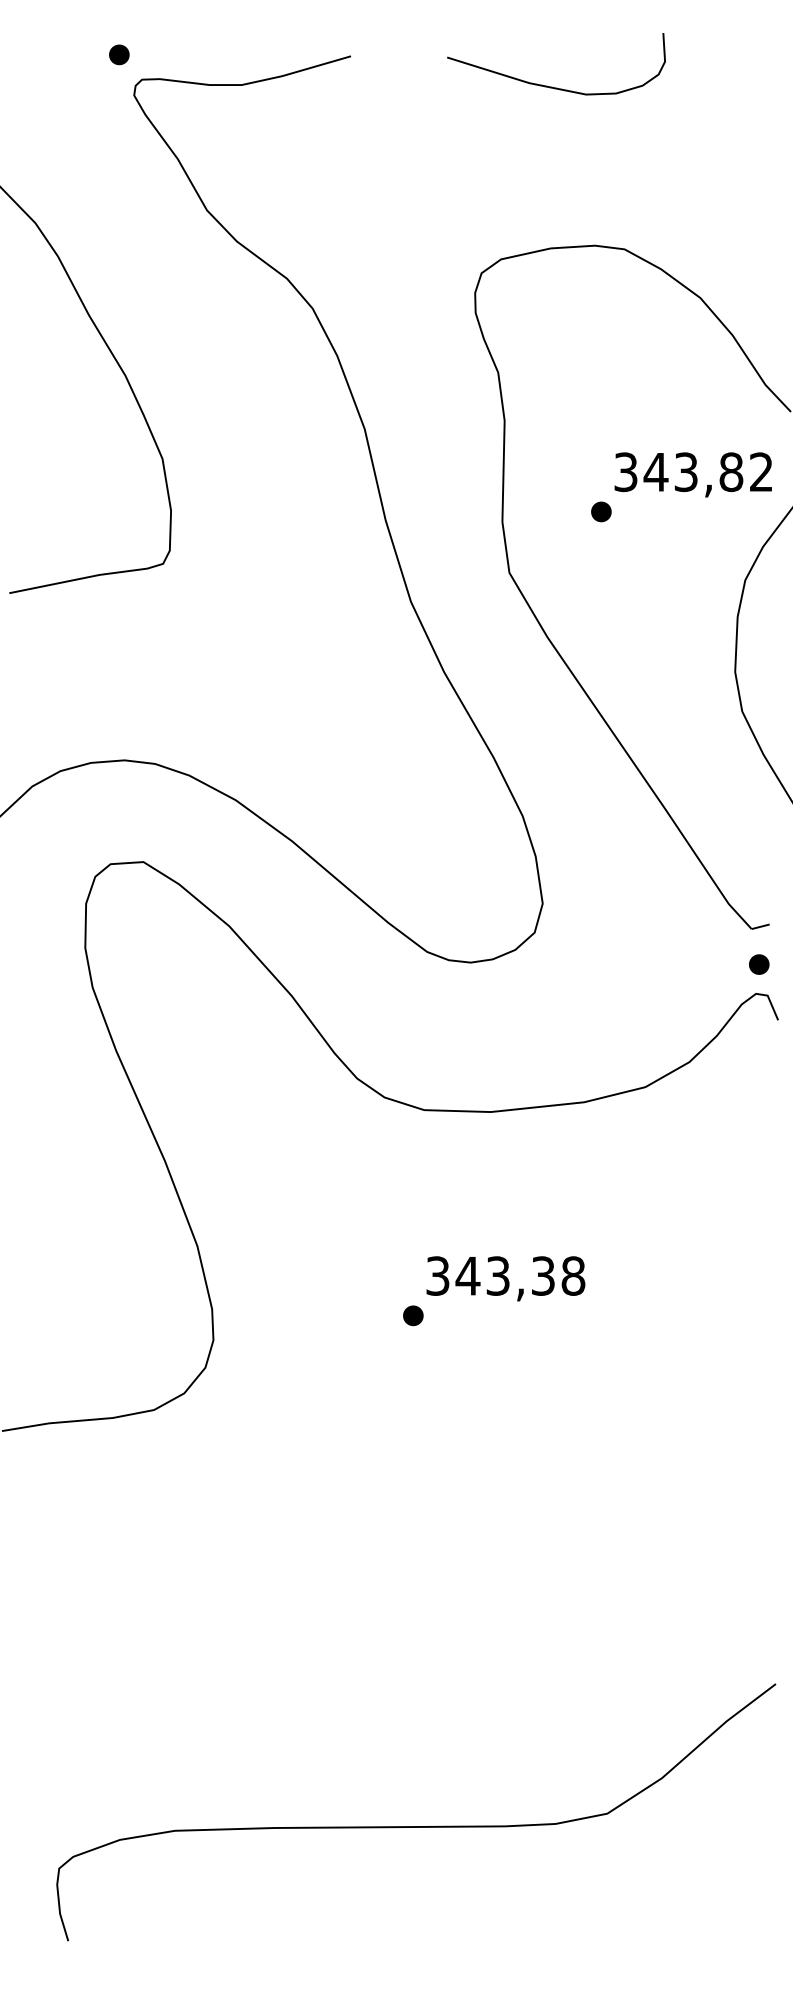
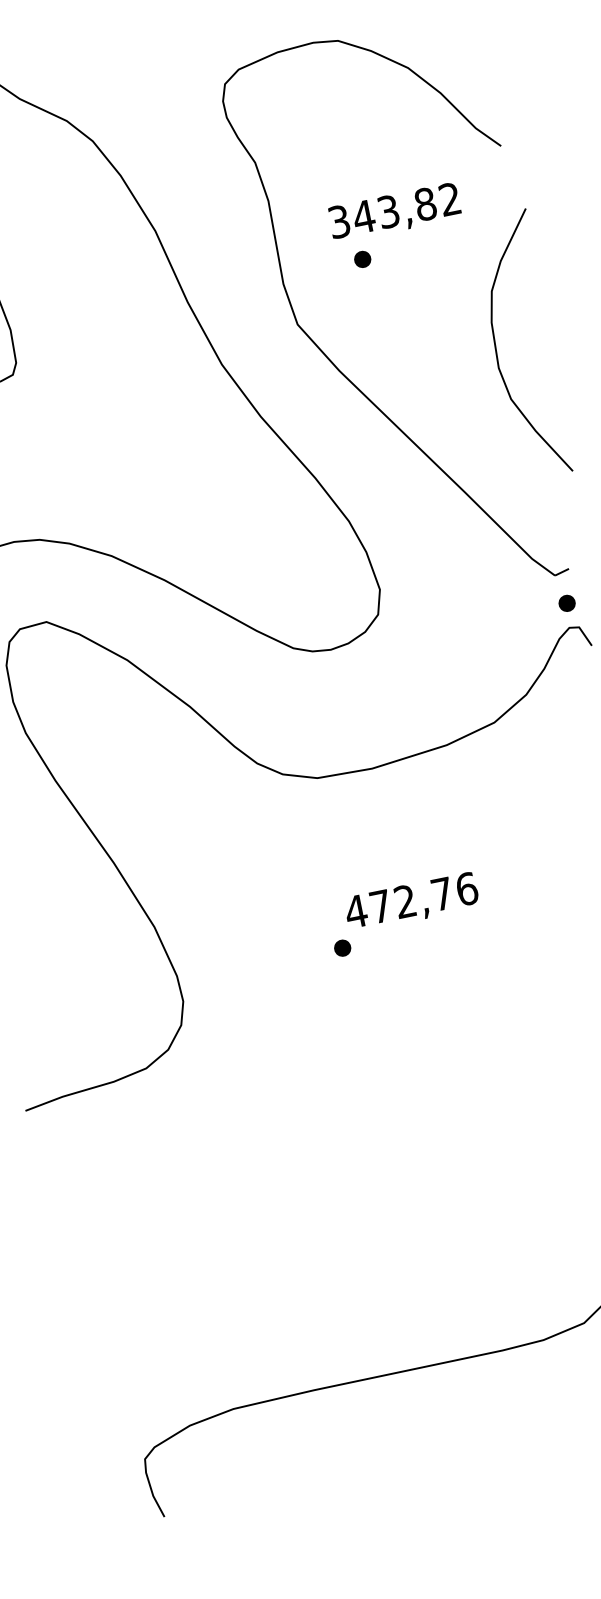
text: (692, 474) -> (394, 212), moved
text: (505, 1275) -> (411, 899), 343,38 -> 472,76

